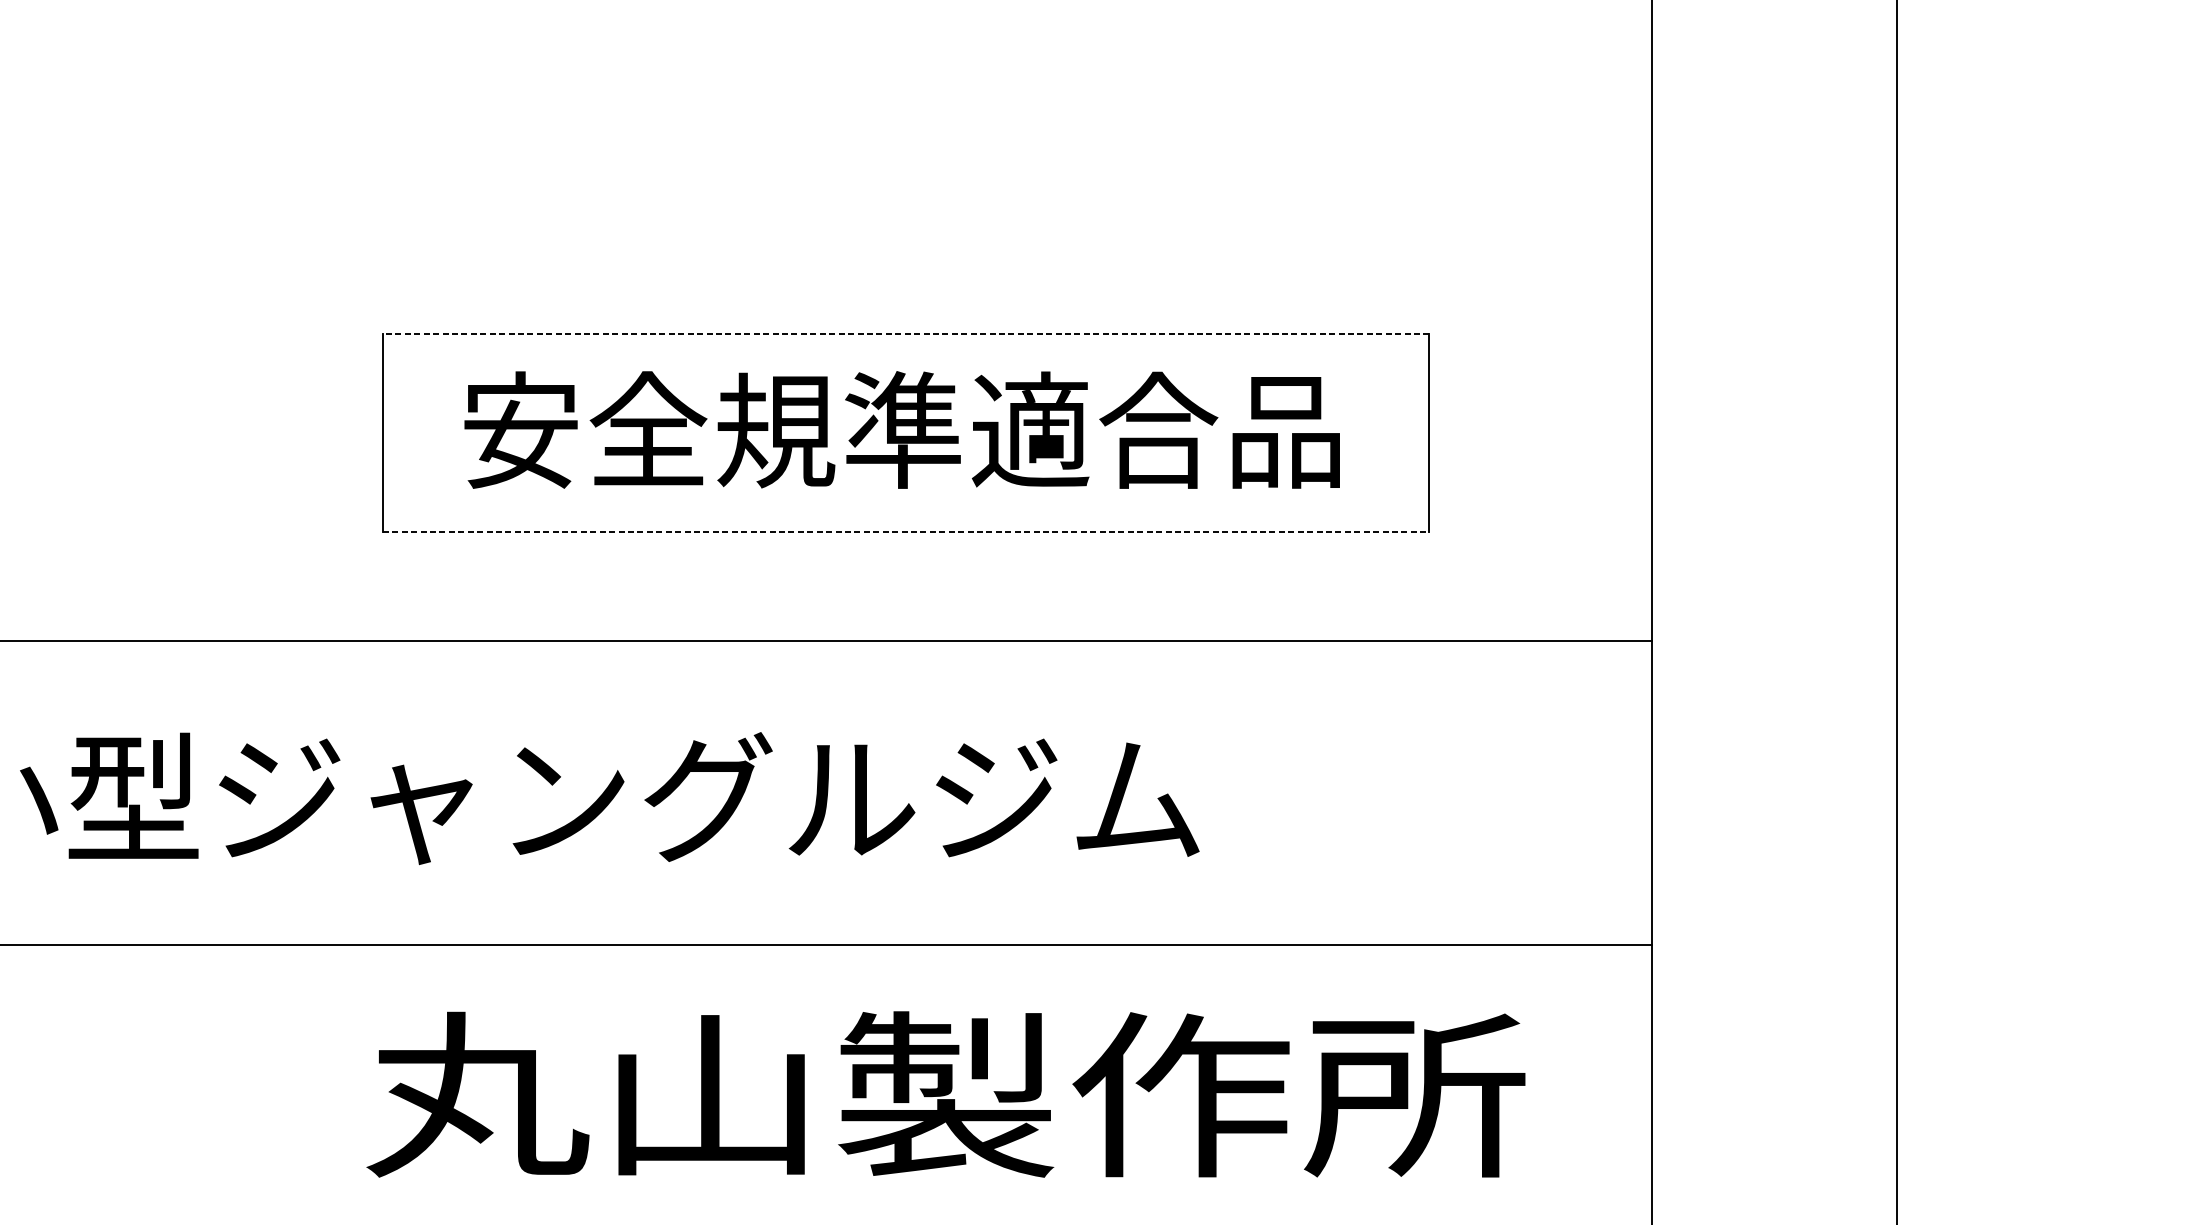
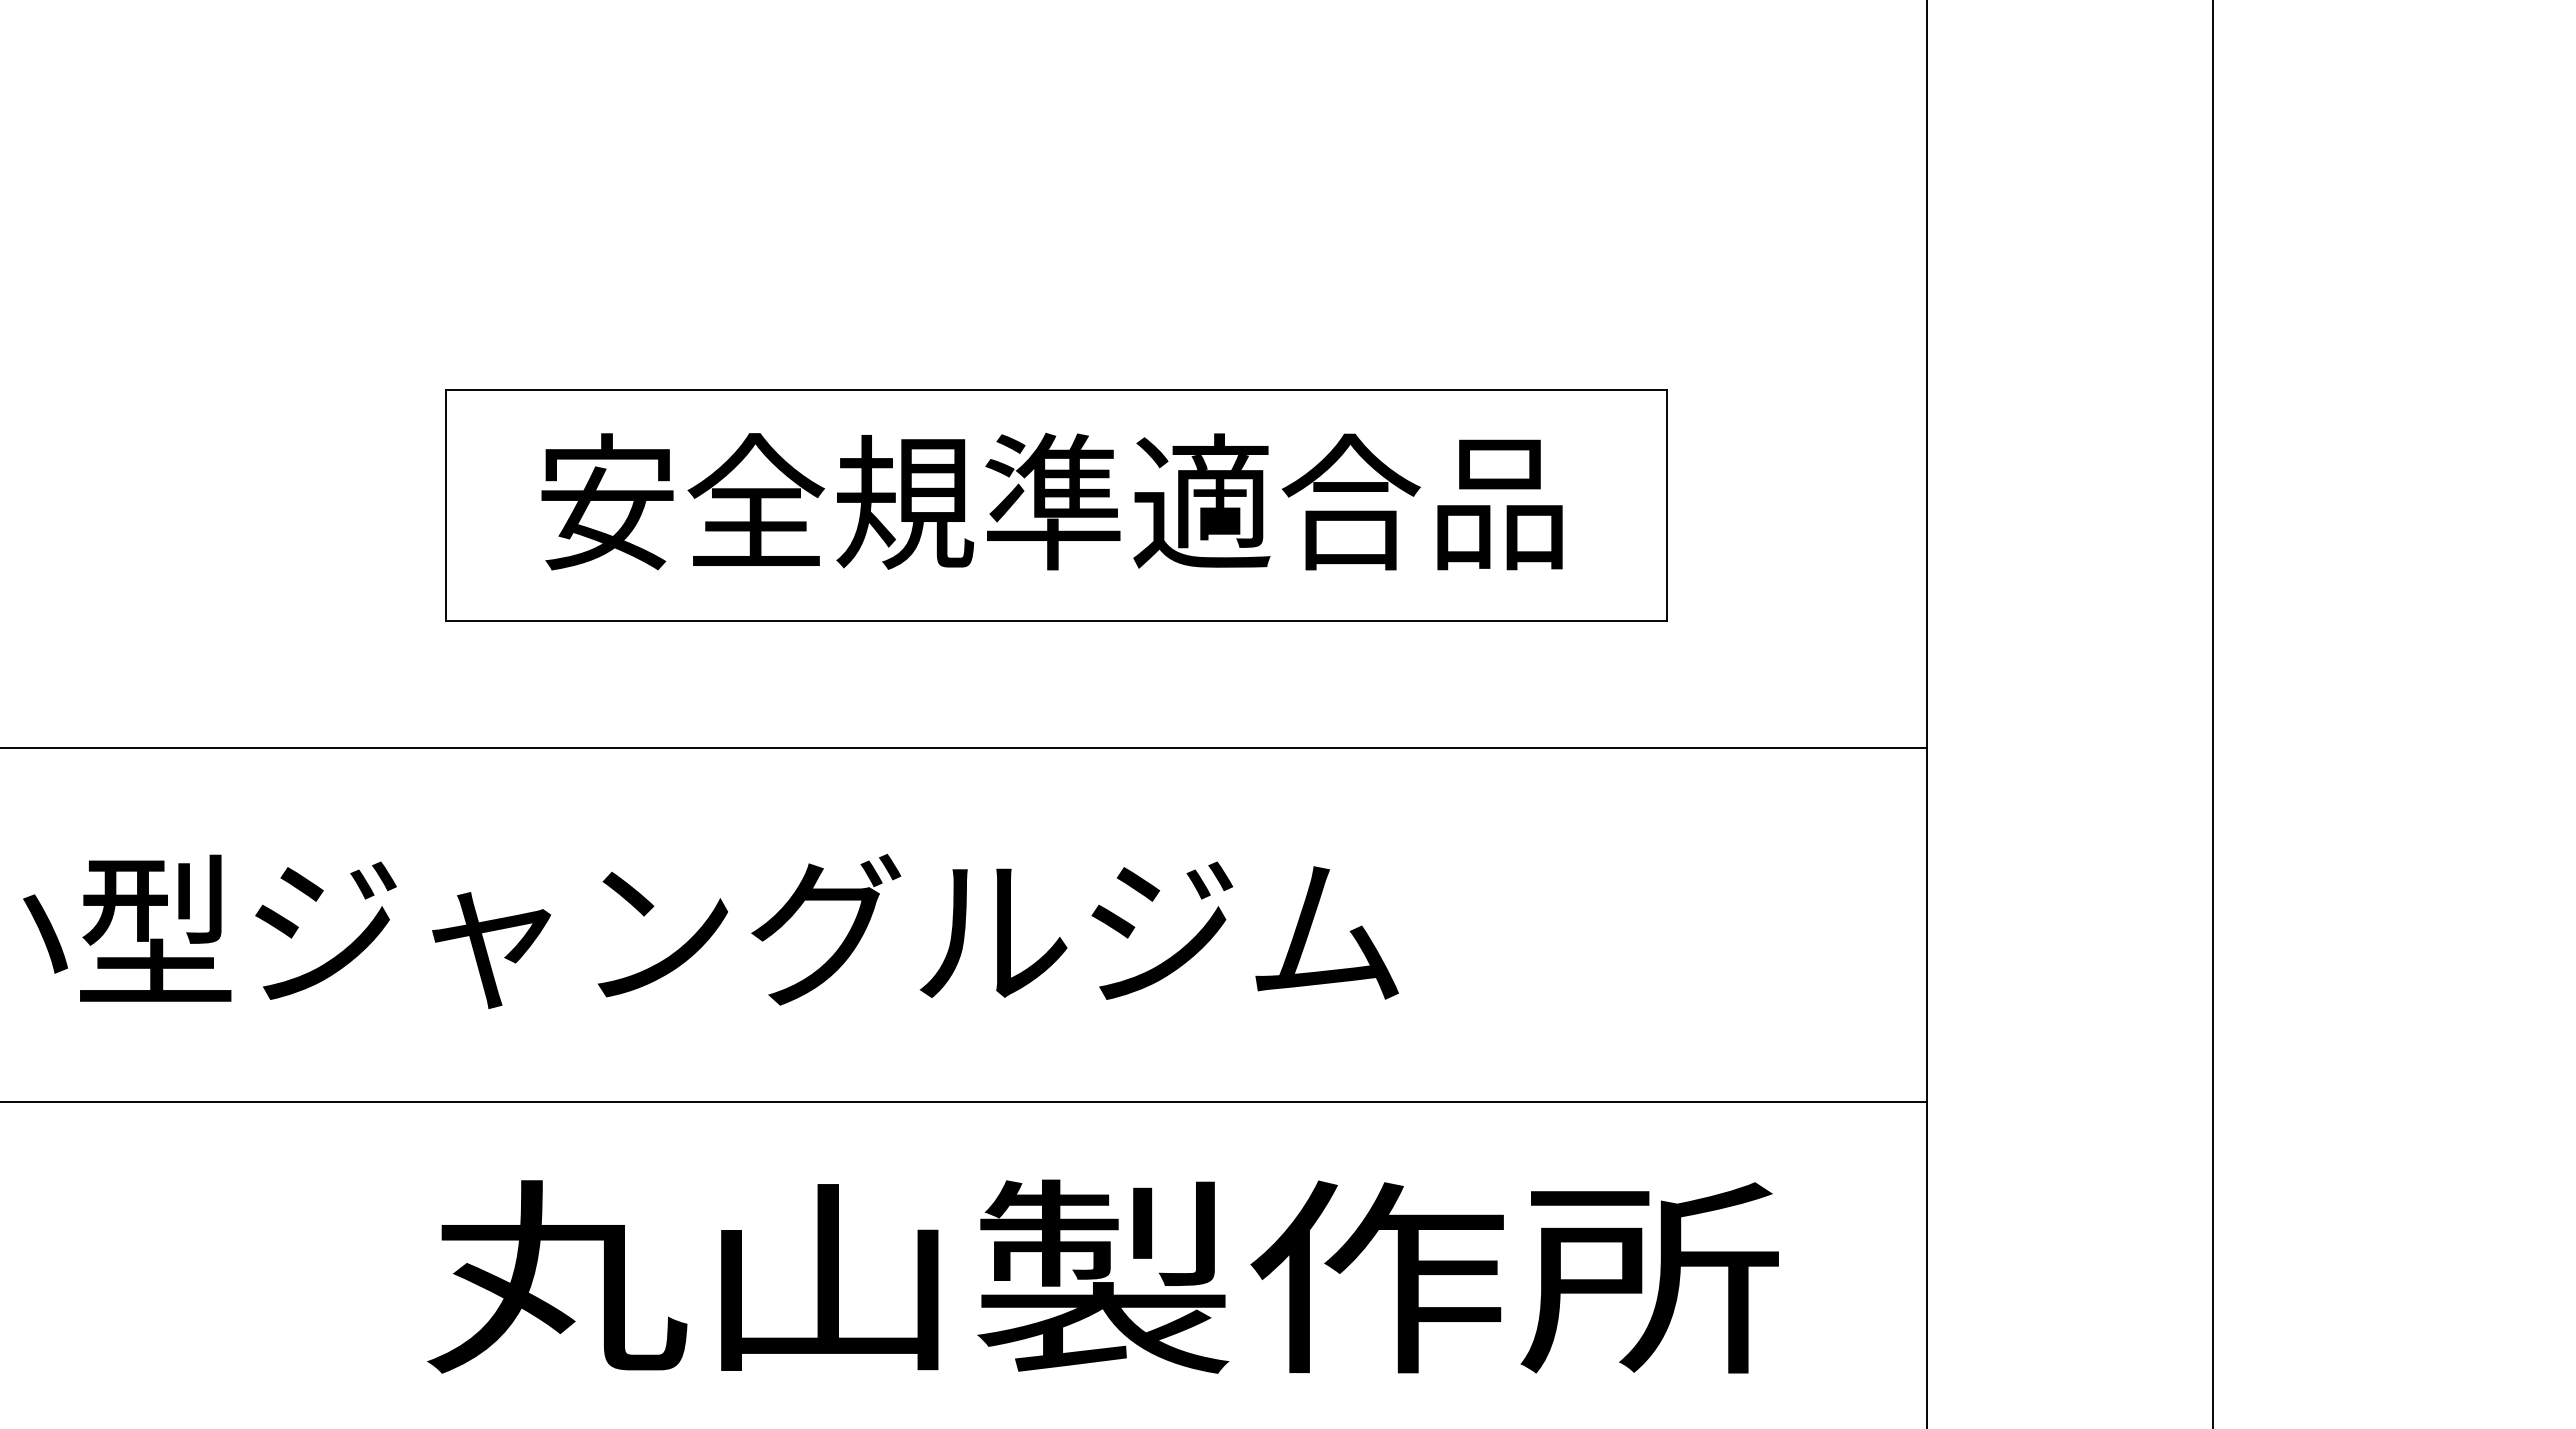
line: (906, 333) -> (1056, 389), dashed -> solid
line: (906, 531) -> (1057, 620), dashed -> solid

